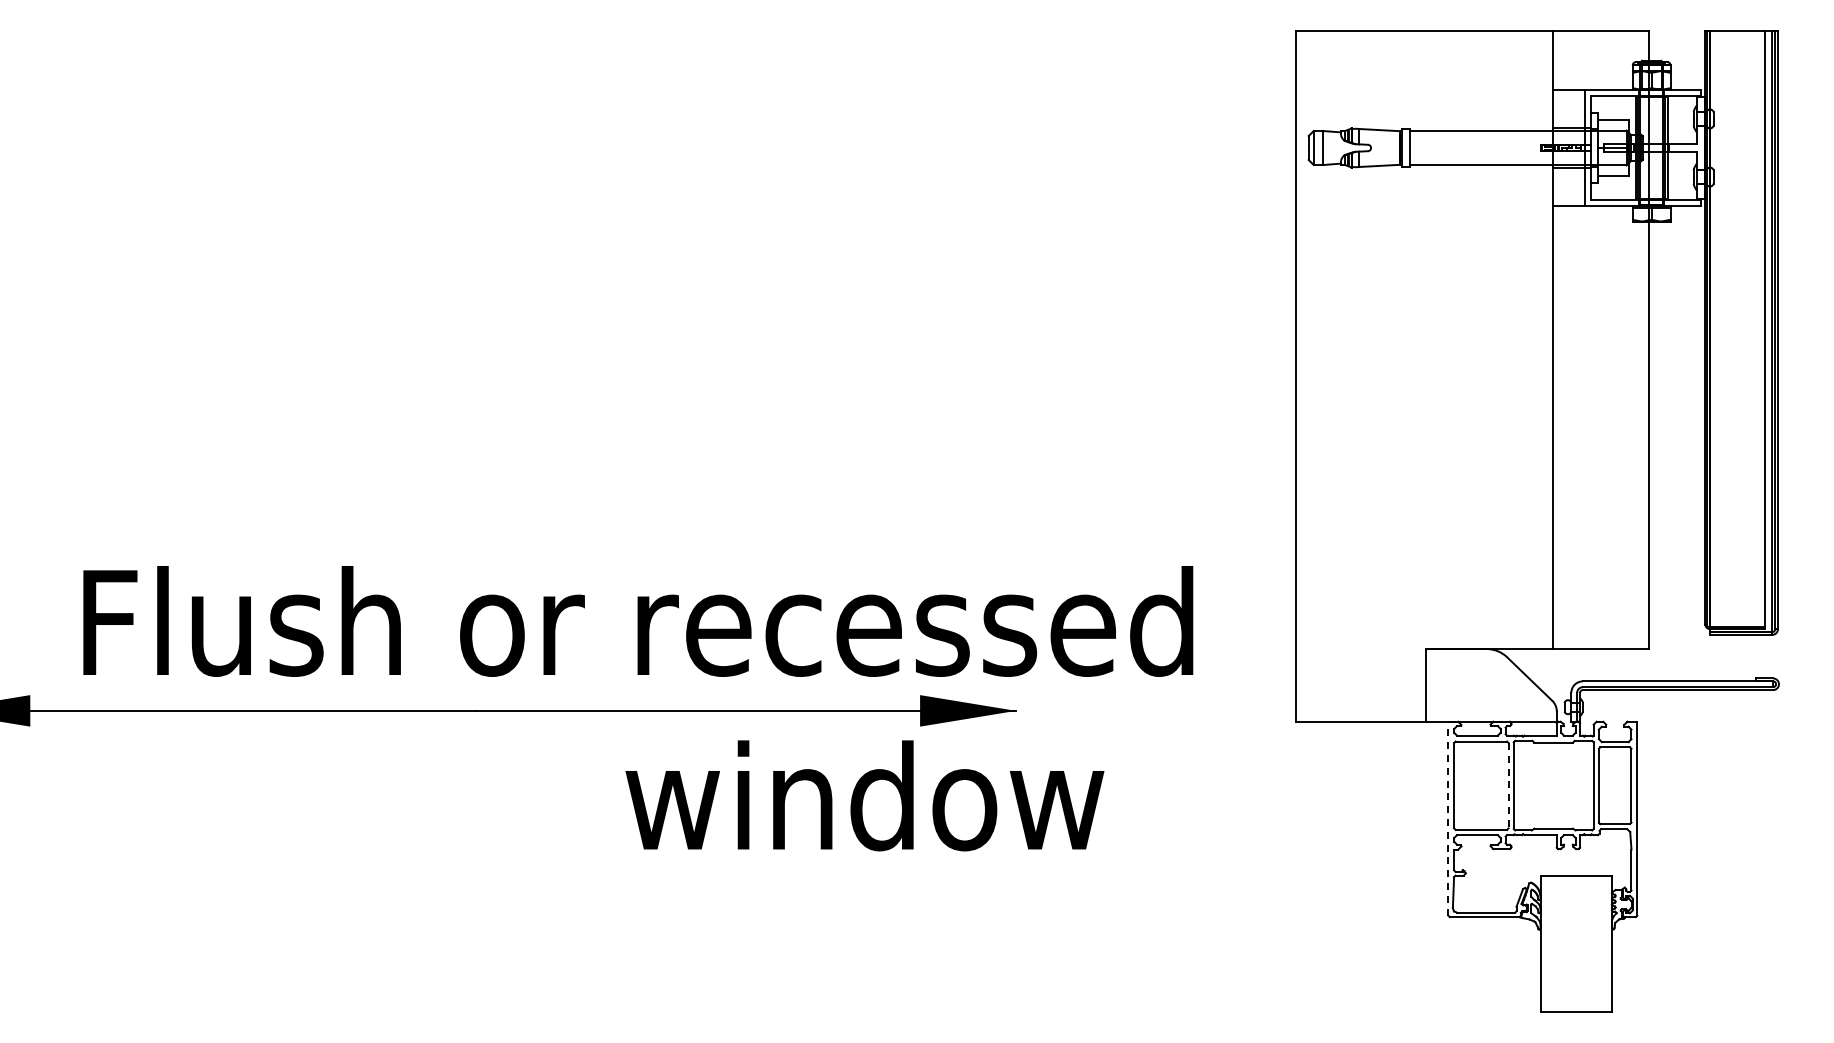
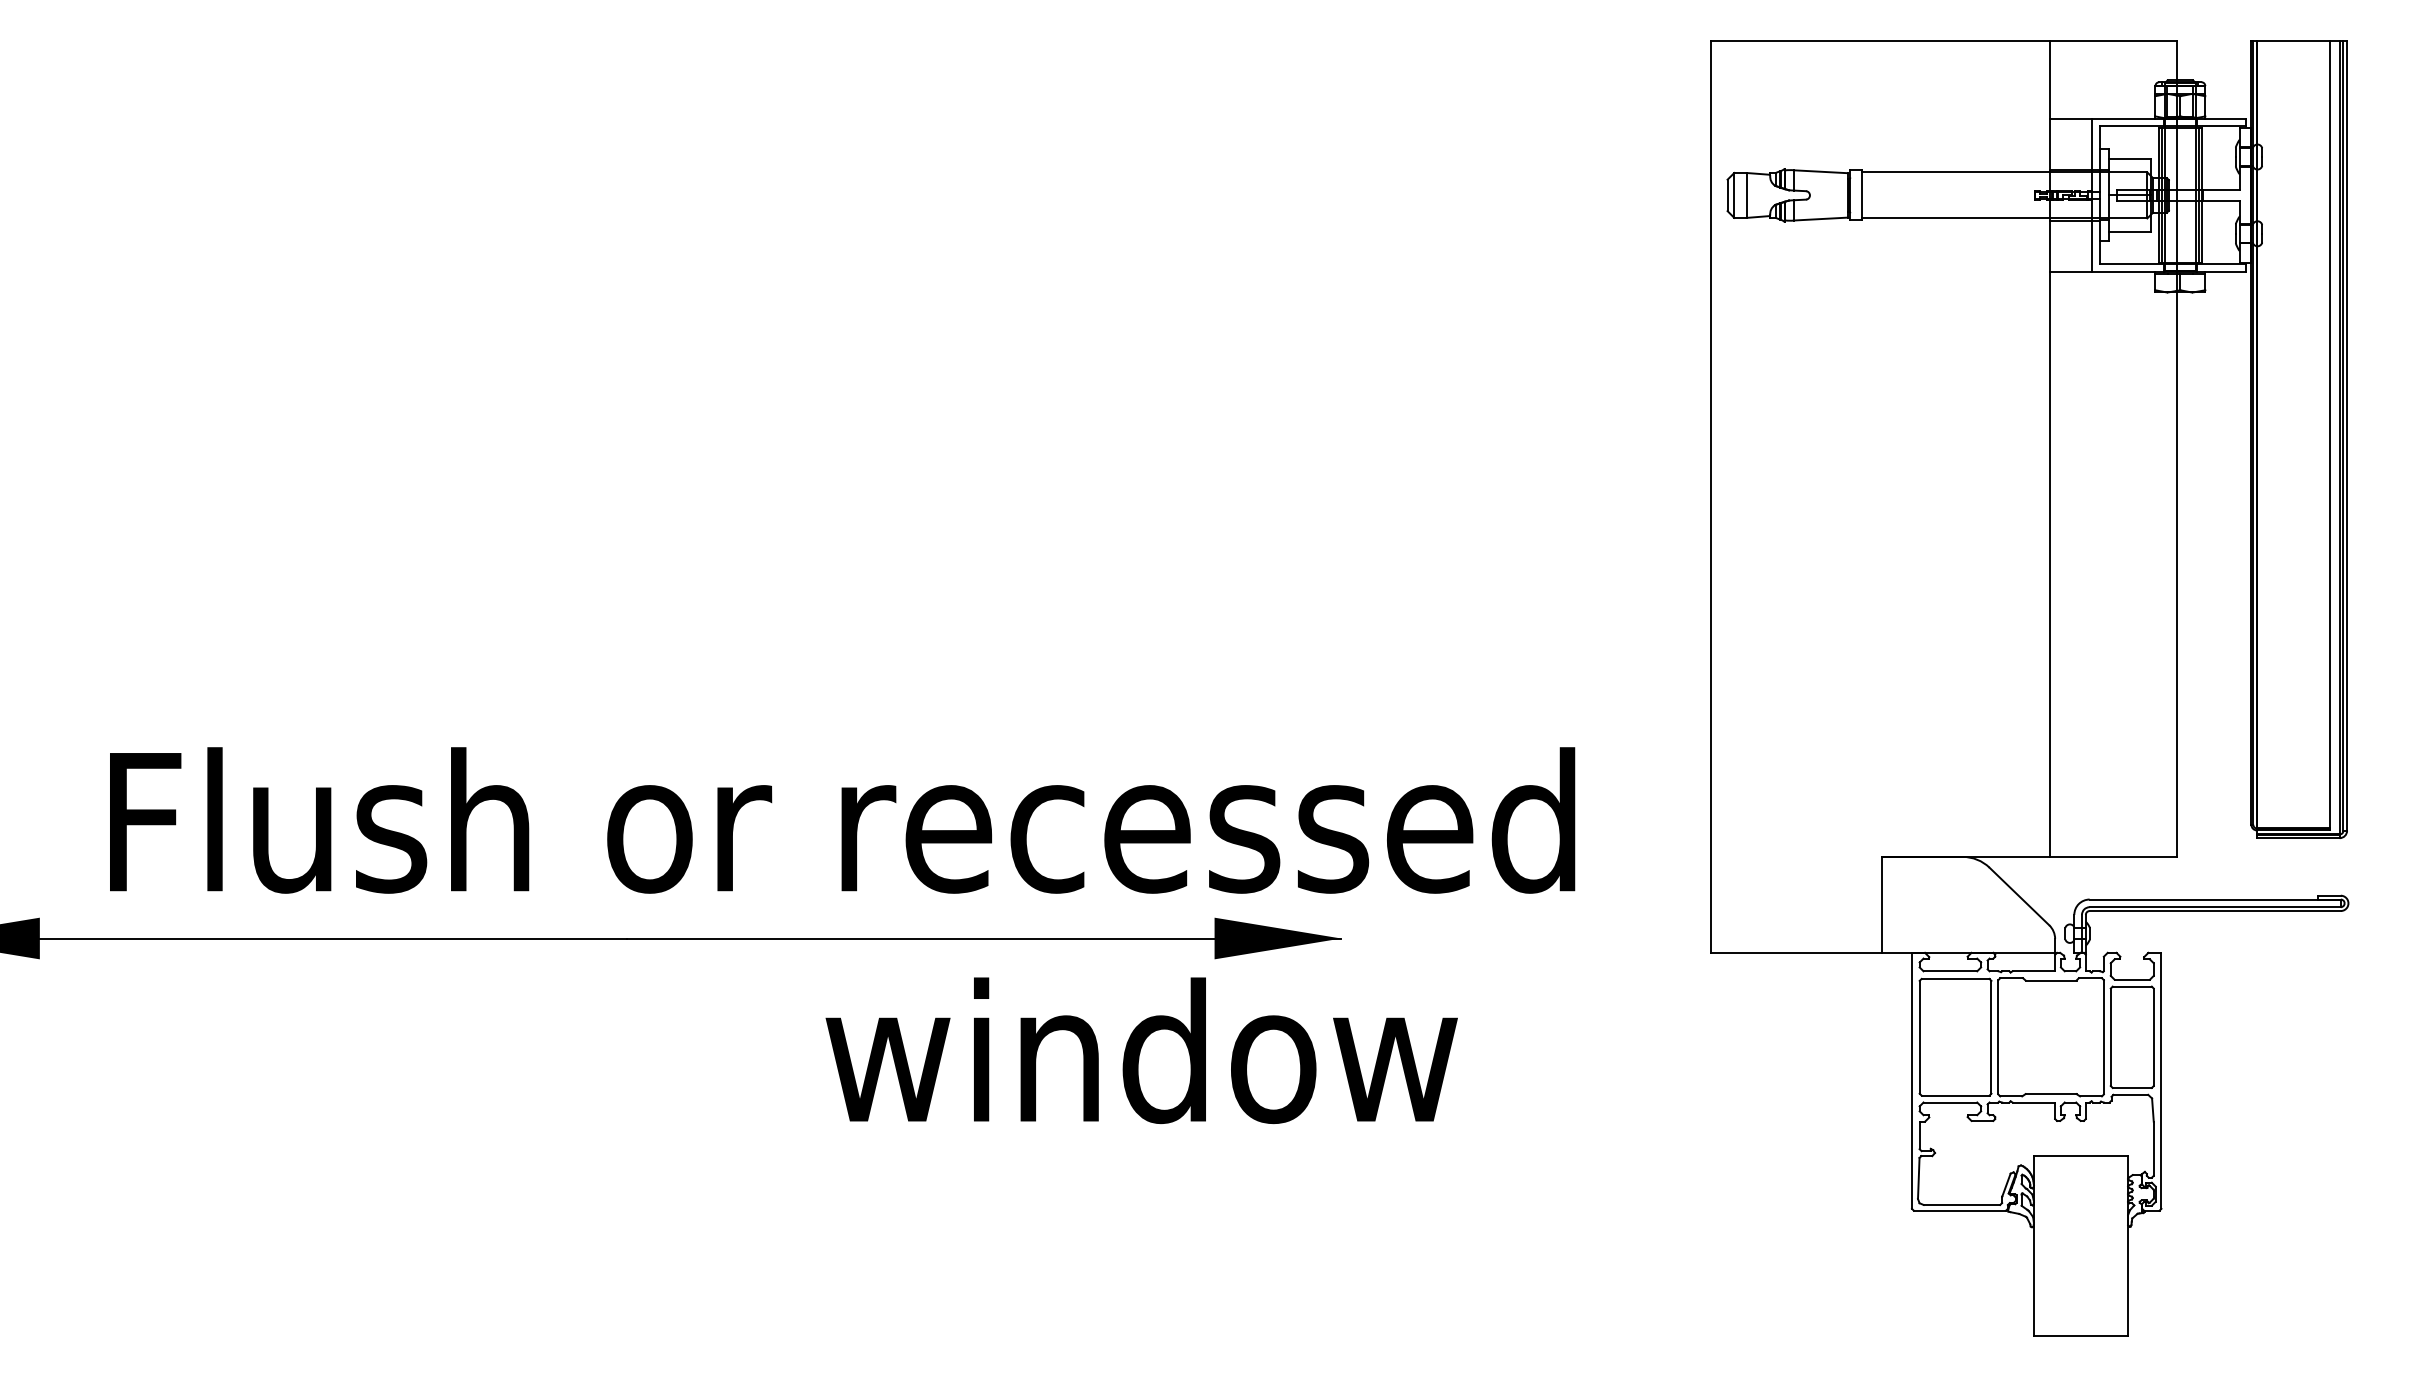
line: (1508, 785) -> (1991, 1037), dashed -> solid
line: (1448, 818) -> (1912, 1080), dashed -> solid

